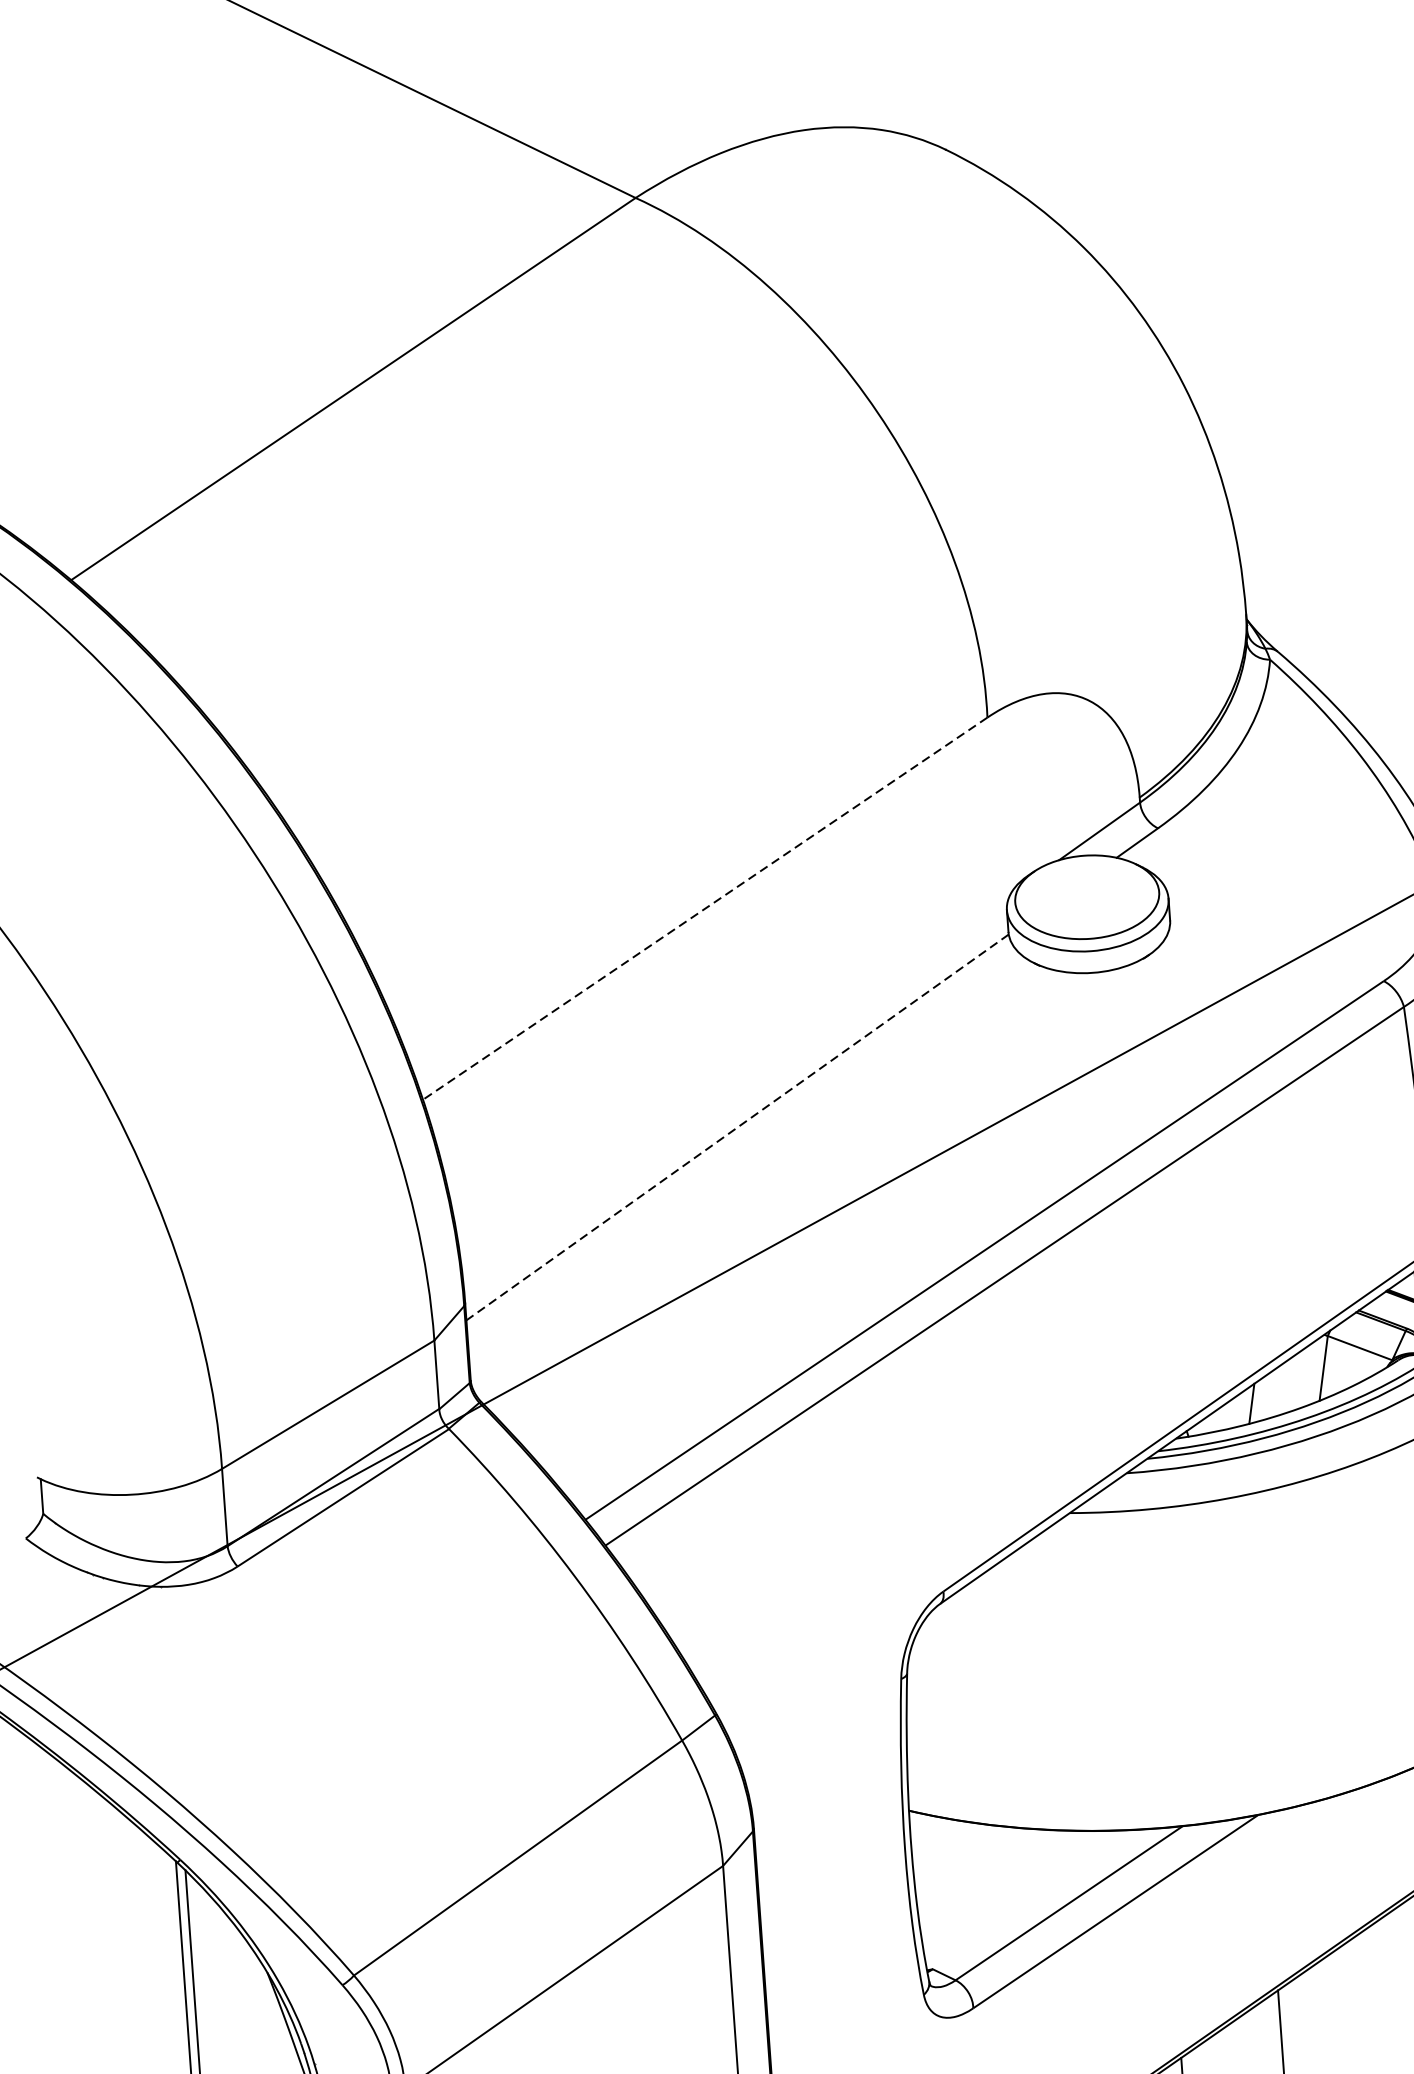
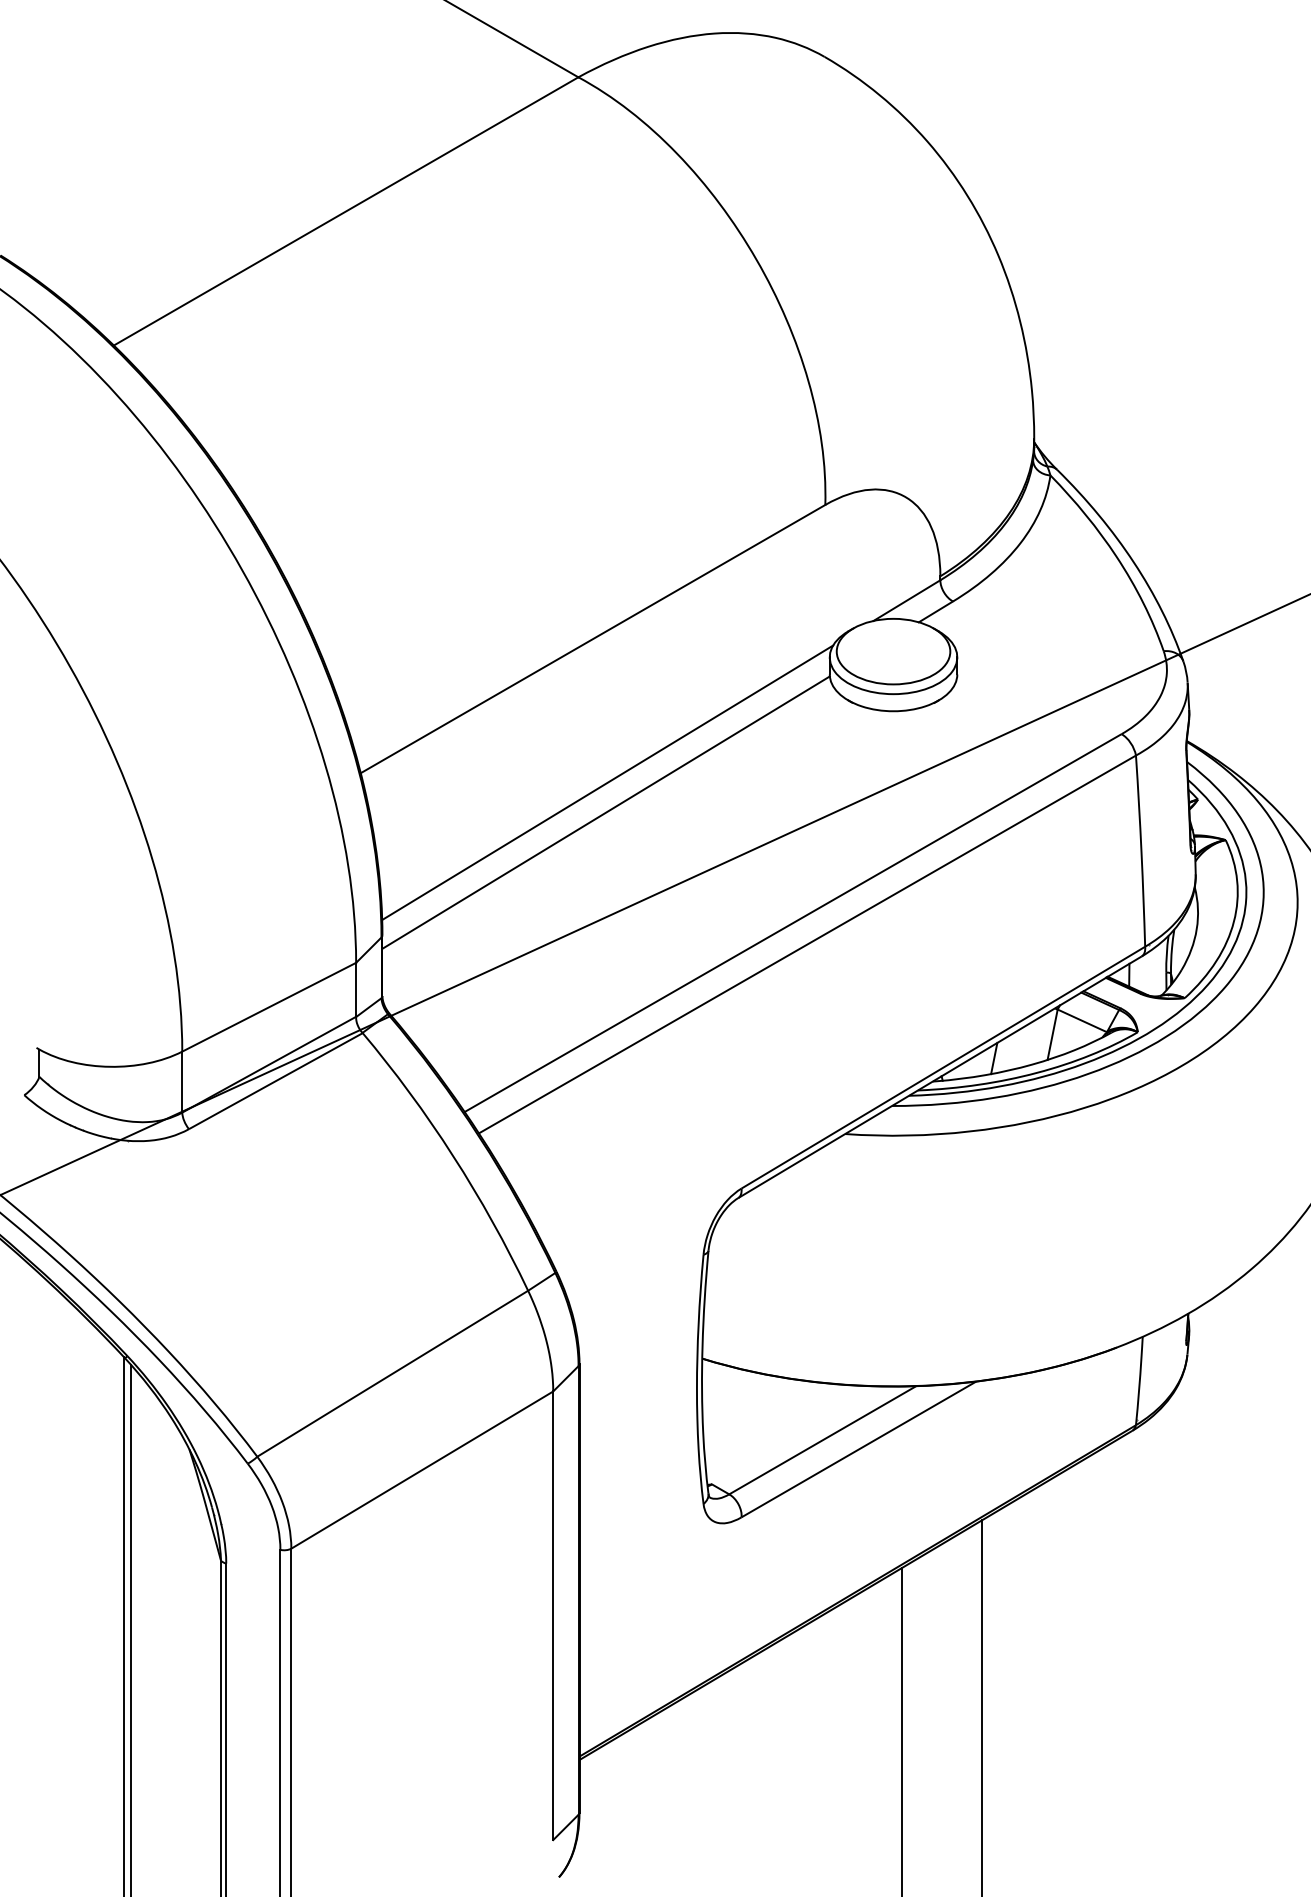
line: (704, 909) -> (592, 639), dashed -> solid
line: (736, 1089) -> (607, 782), added
line: (738, 1127) -> (606, 812), dashed -> solid

